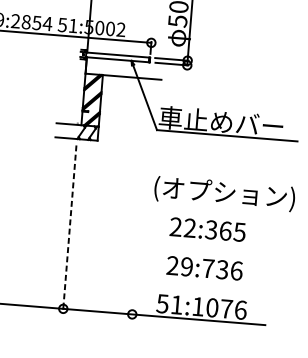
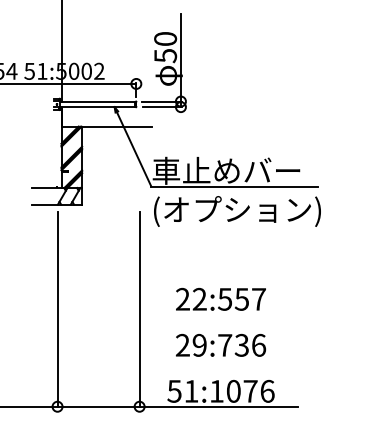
text: (224, 193) -> (237, 211), moved
line: (69, 227) -> (57, 310), dashed -> solid
text: (225, 230) -> (241, 298), 22:365 -> 22:557
line: (138, 232) -> (139, 309), added

